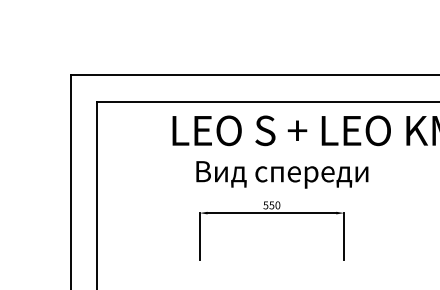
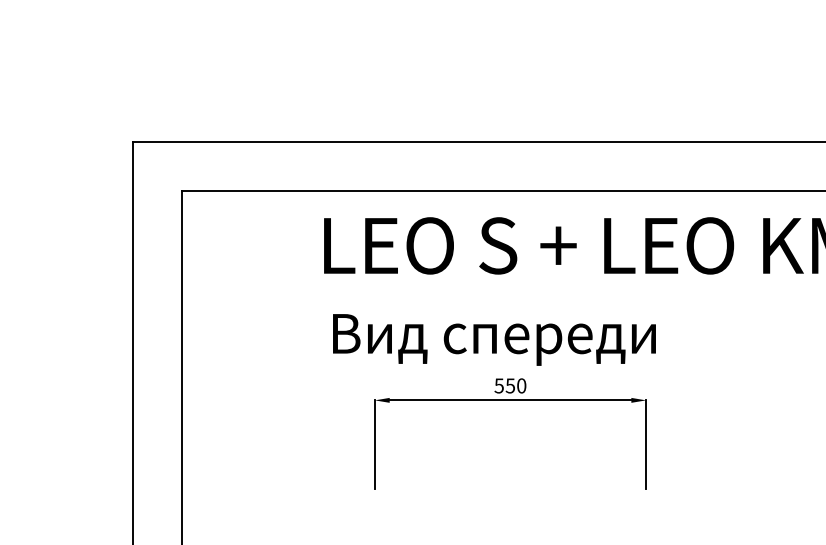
text: (282, 174) -> (494, 339), moved

